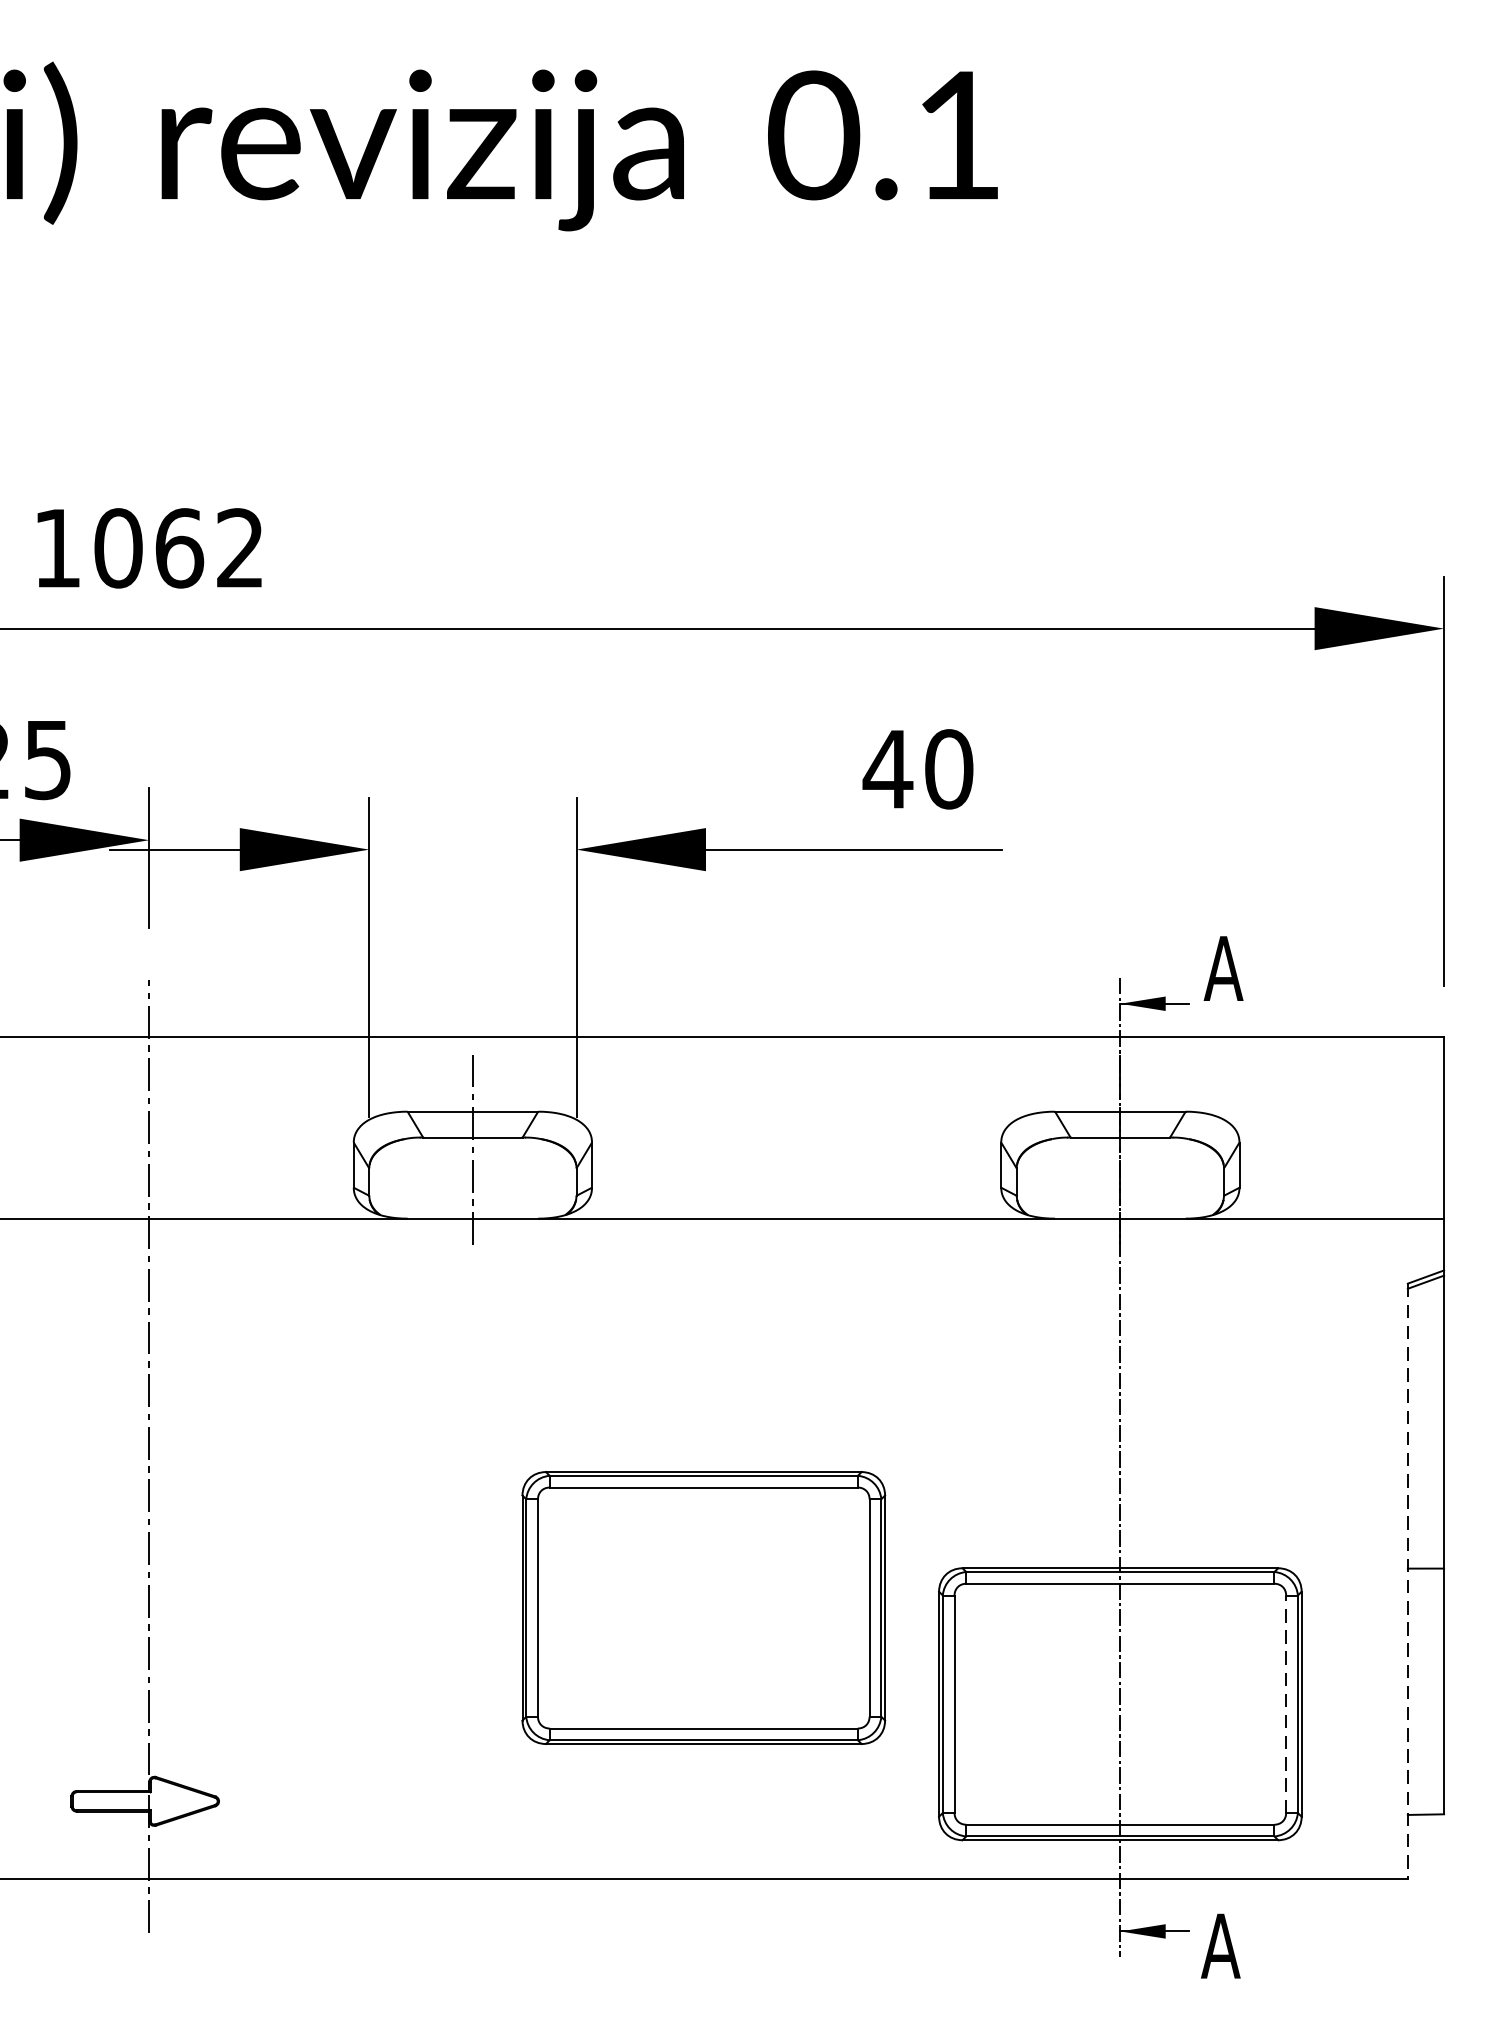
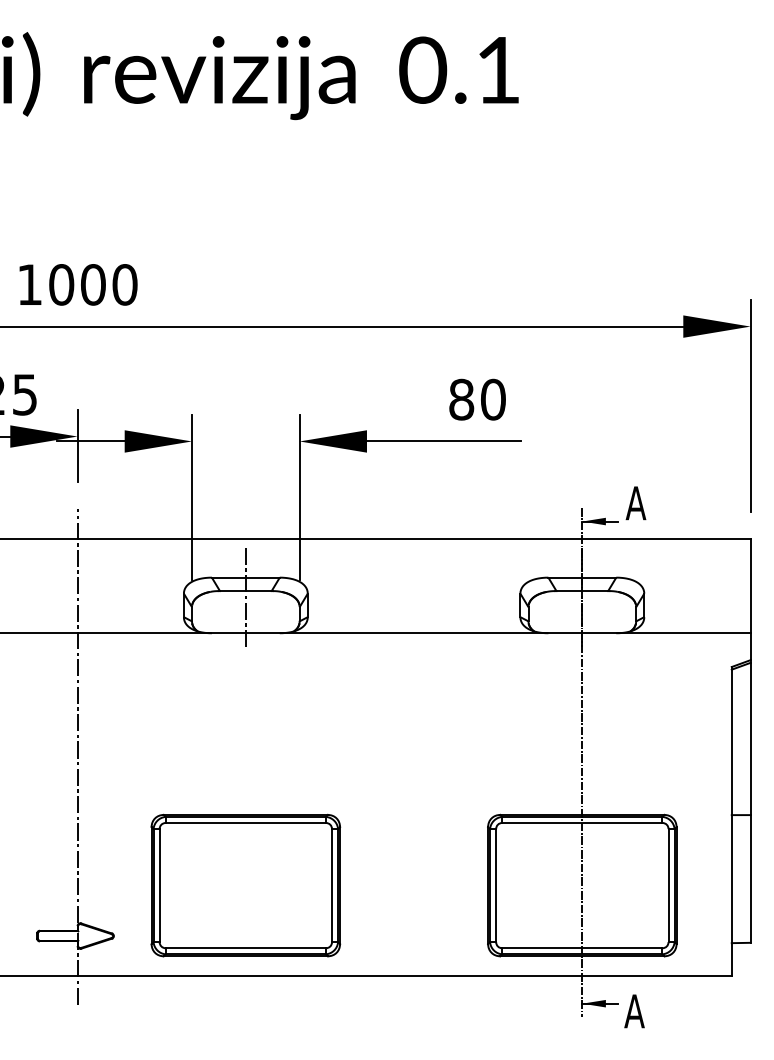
text: (210, 547) -> (109, 284), 1062 -> 1000
text: (887, 768) -> (461, 399), 40 -> 80
line: (1407, 1580) -> (731, 821), dashed -> solid
part: (703, 1607) -> (245, 885), moved
line: (1286, 1704) -> (668, 885), dashed -> solid

